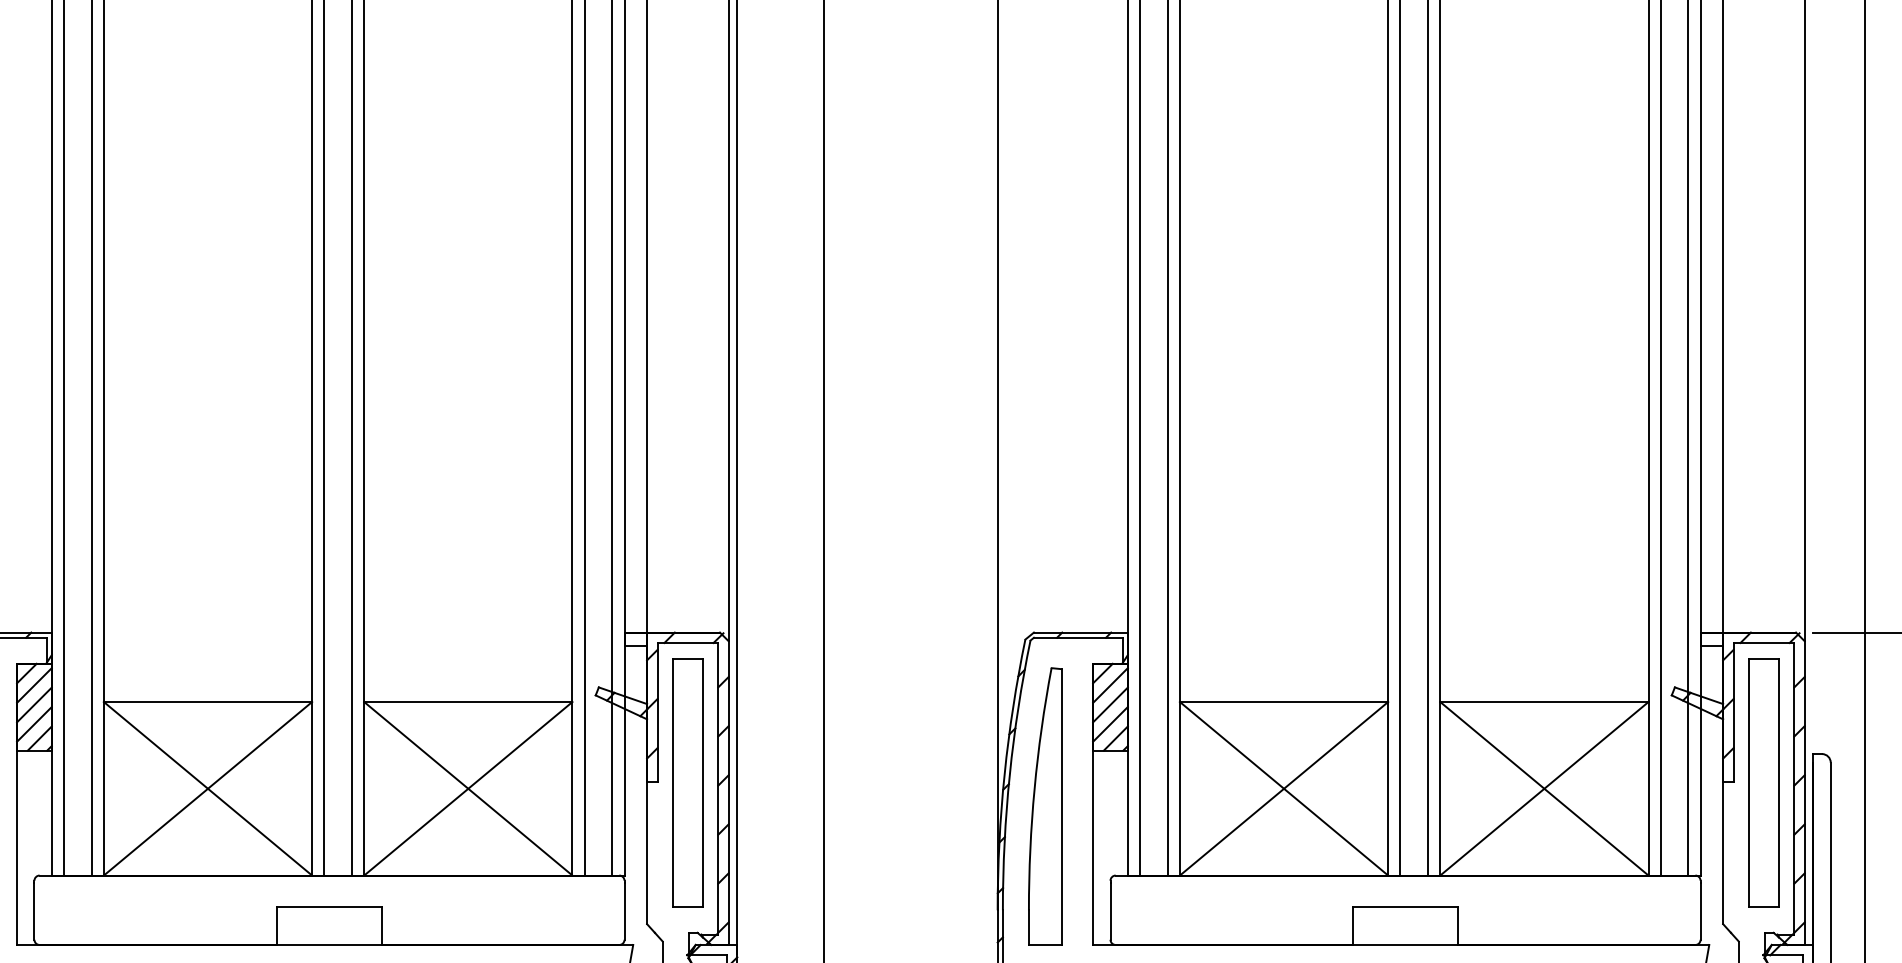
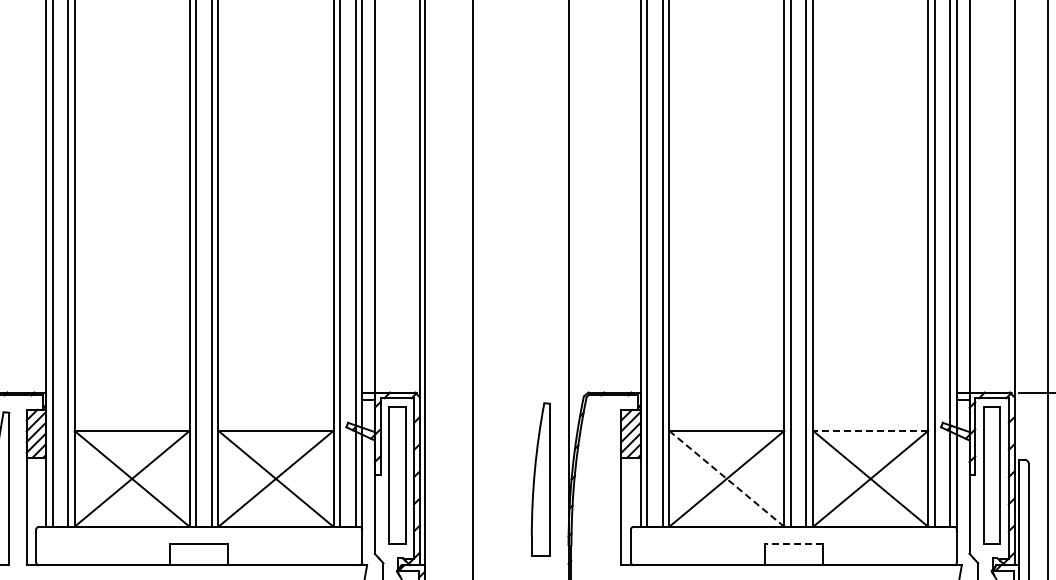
line: (1544, 701) -> (870, 430), solid -> dashed
line: (1283, 788) -> (726, 478), solid -> dashed
part: (1044, 806) -> (540, 479), moved
line: (1404, 907) -> (793, 544), solid -> dashed

